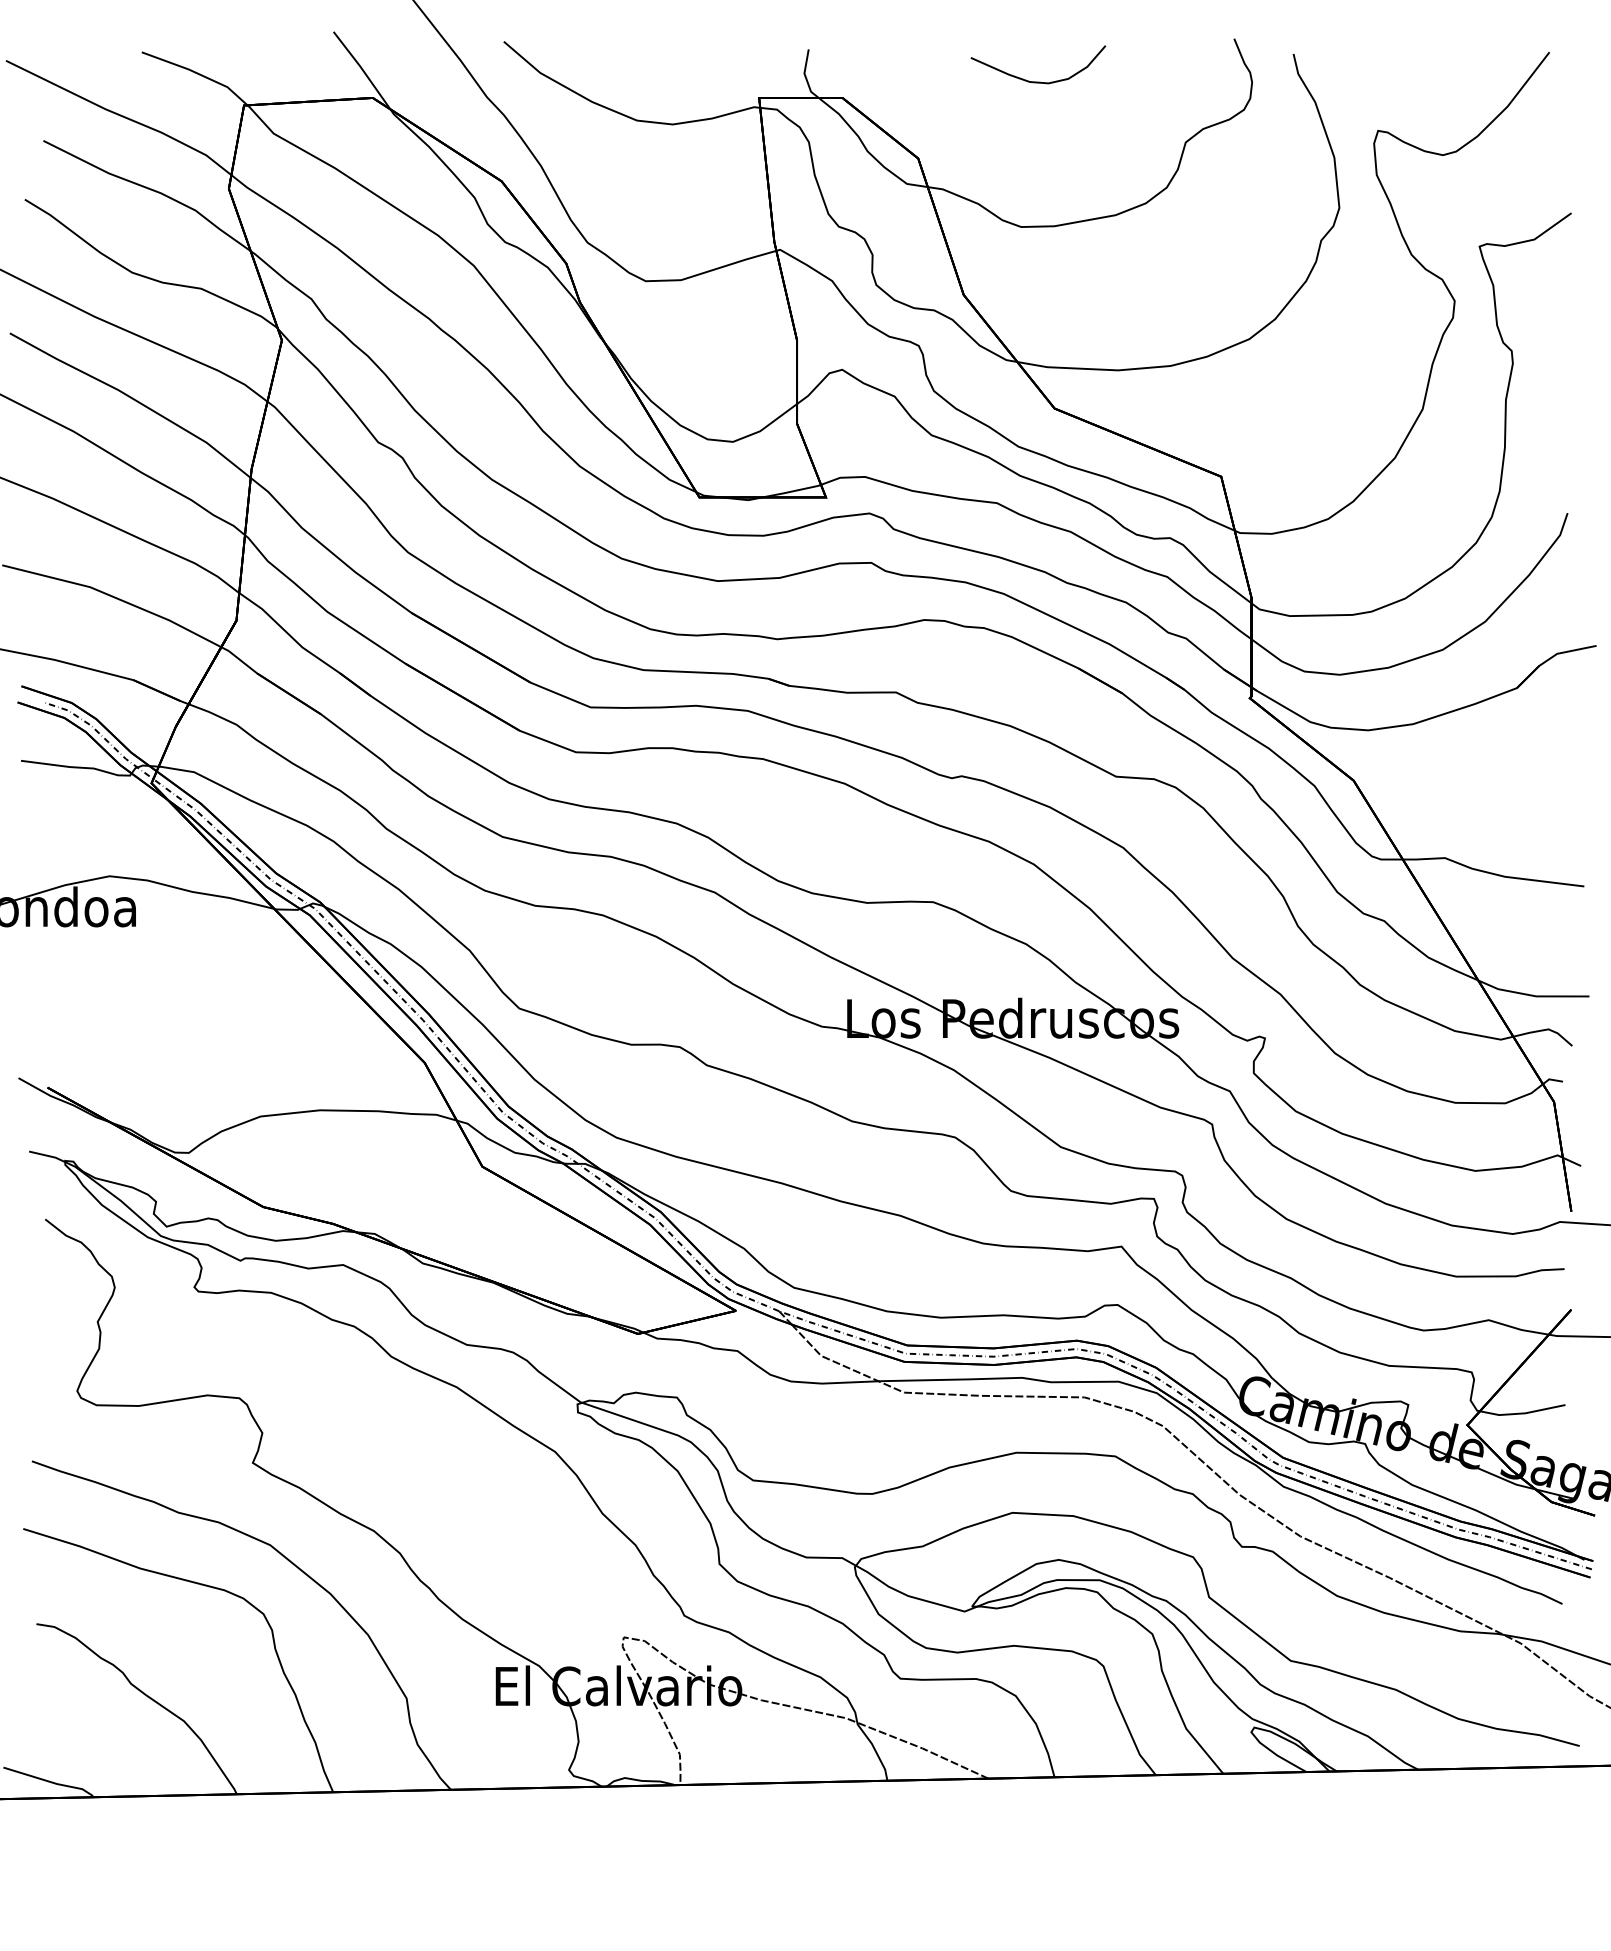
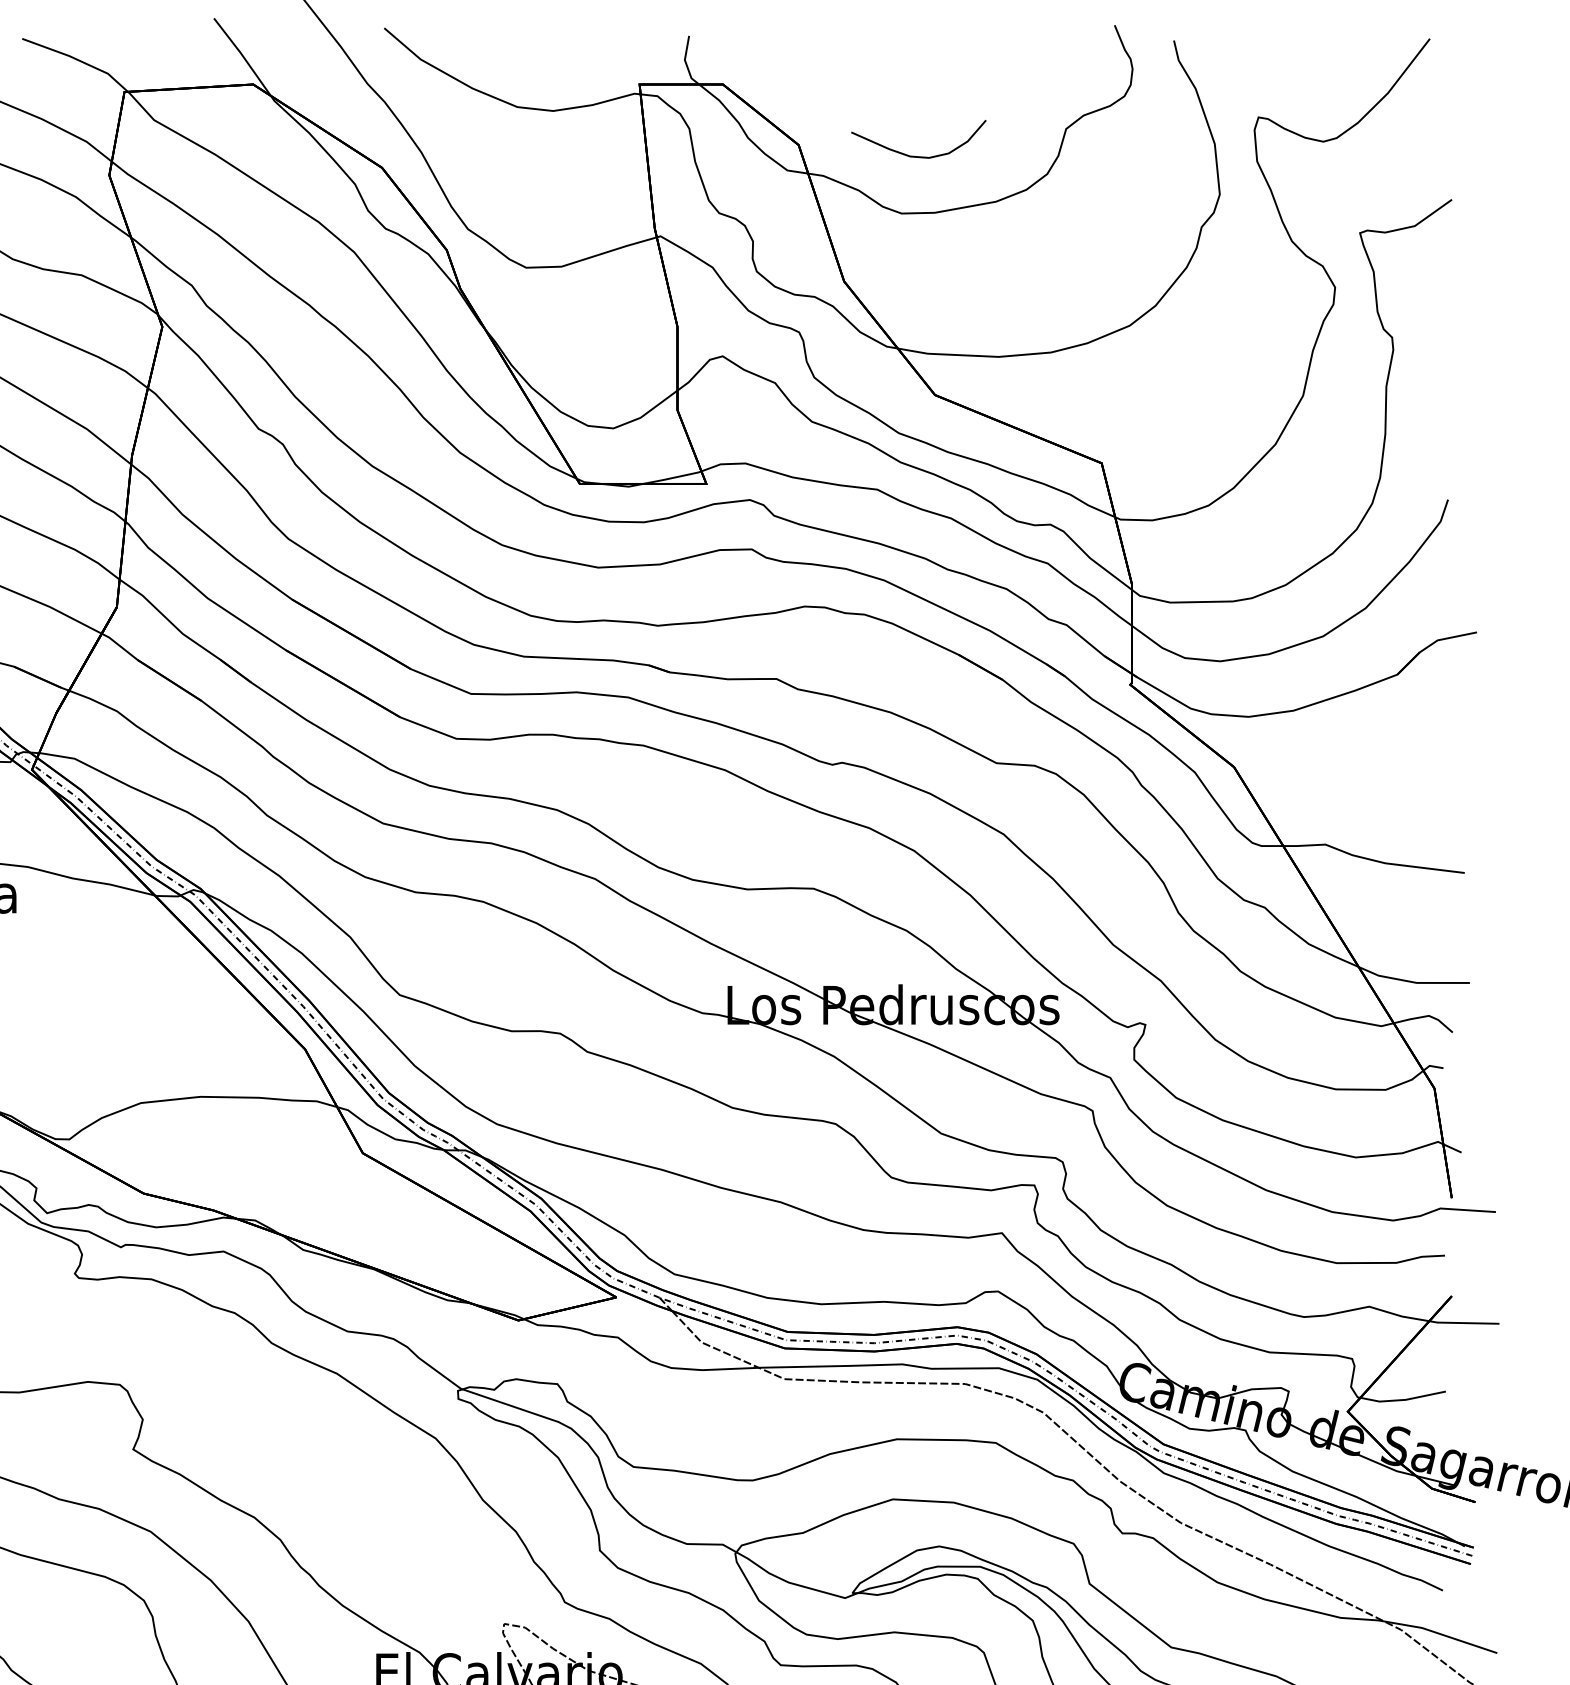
curve: (1038, 81) -> (918, 156), moved

